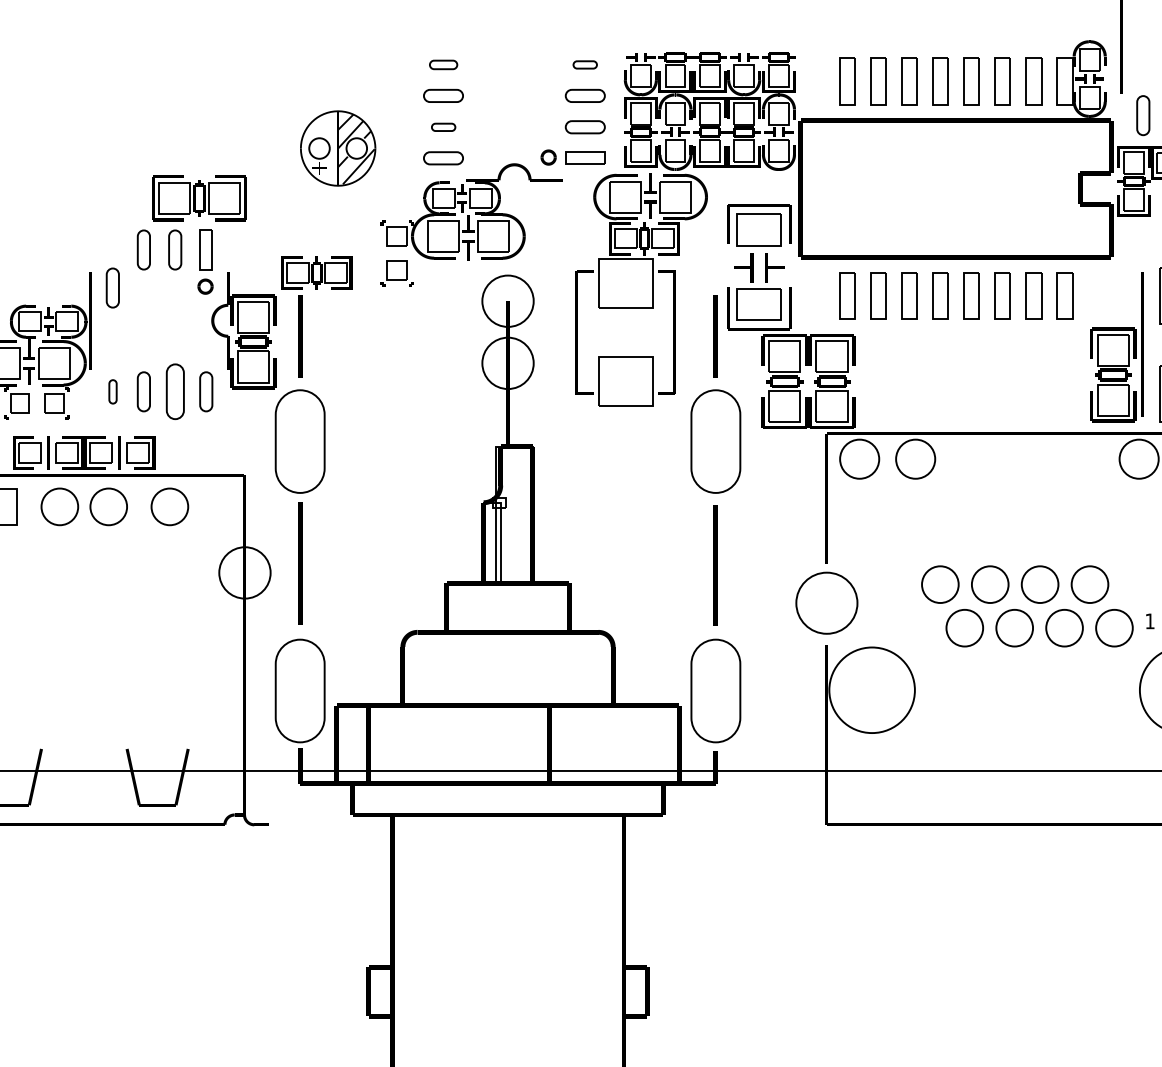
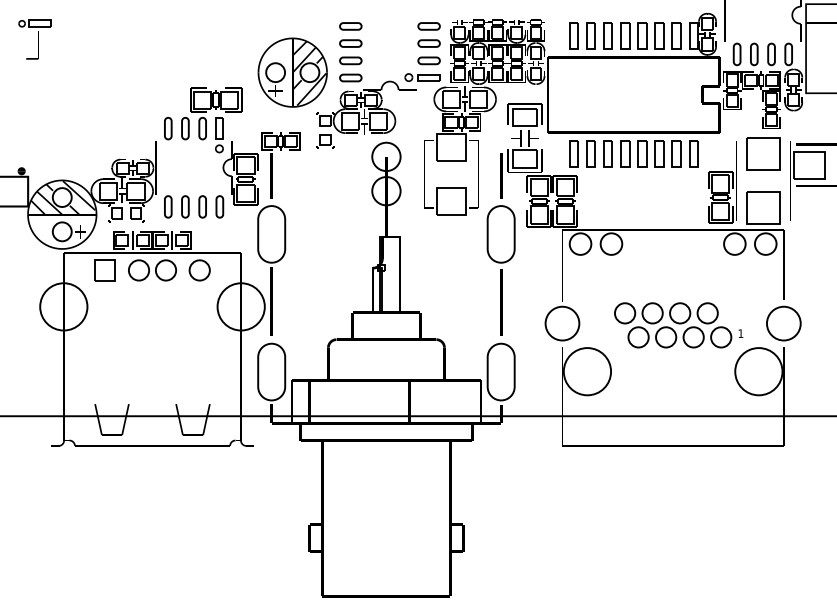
part: (442, 65) -> (350, 26), size x1.43
part: (584, 65) -> (428, 26), size x1.67
part: (442, 126) -> (350, 60), size x1.67
part: (337, 148) -> (292, 72), size x1.67
part: (113, 287) -> (168, 128), moved
part: (113, 391) -> (168, 206), size x1.67
part: (174, 391) -> (202, 206), size x0.71
circle: (243, 572) -> (240, 306), size x1.67

